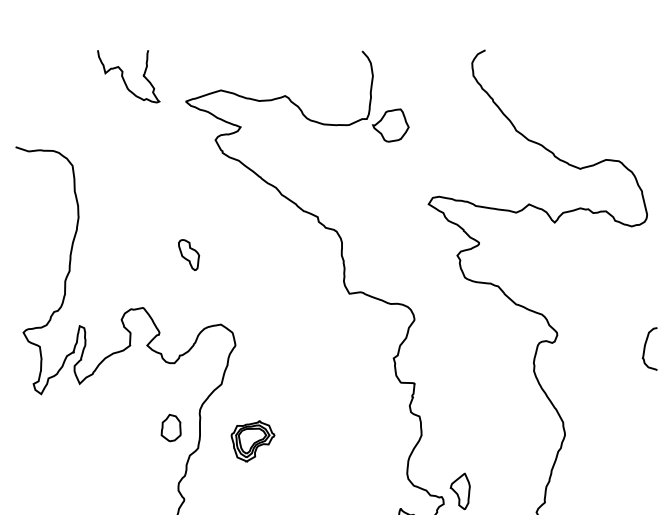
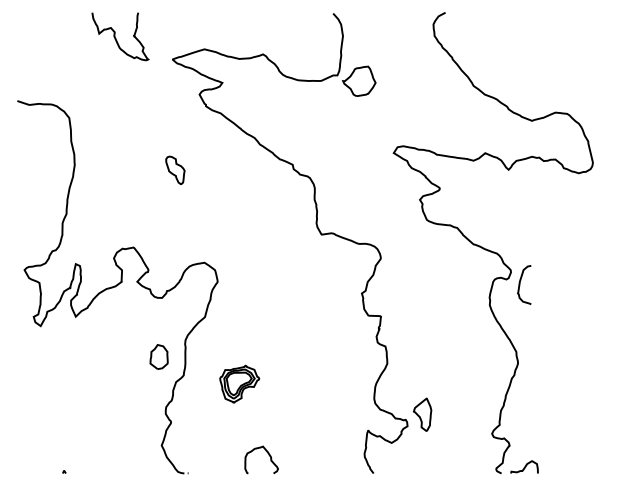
part: (189, 254) -> (175, 169), moved
curve: (645, 348) -> (520, 284), moved
part: (252, 440) -> (239, 383), moved

